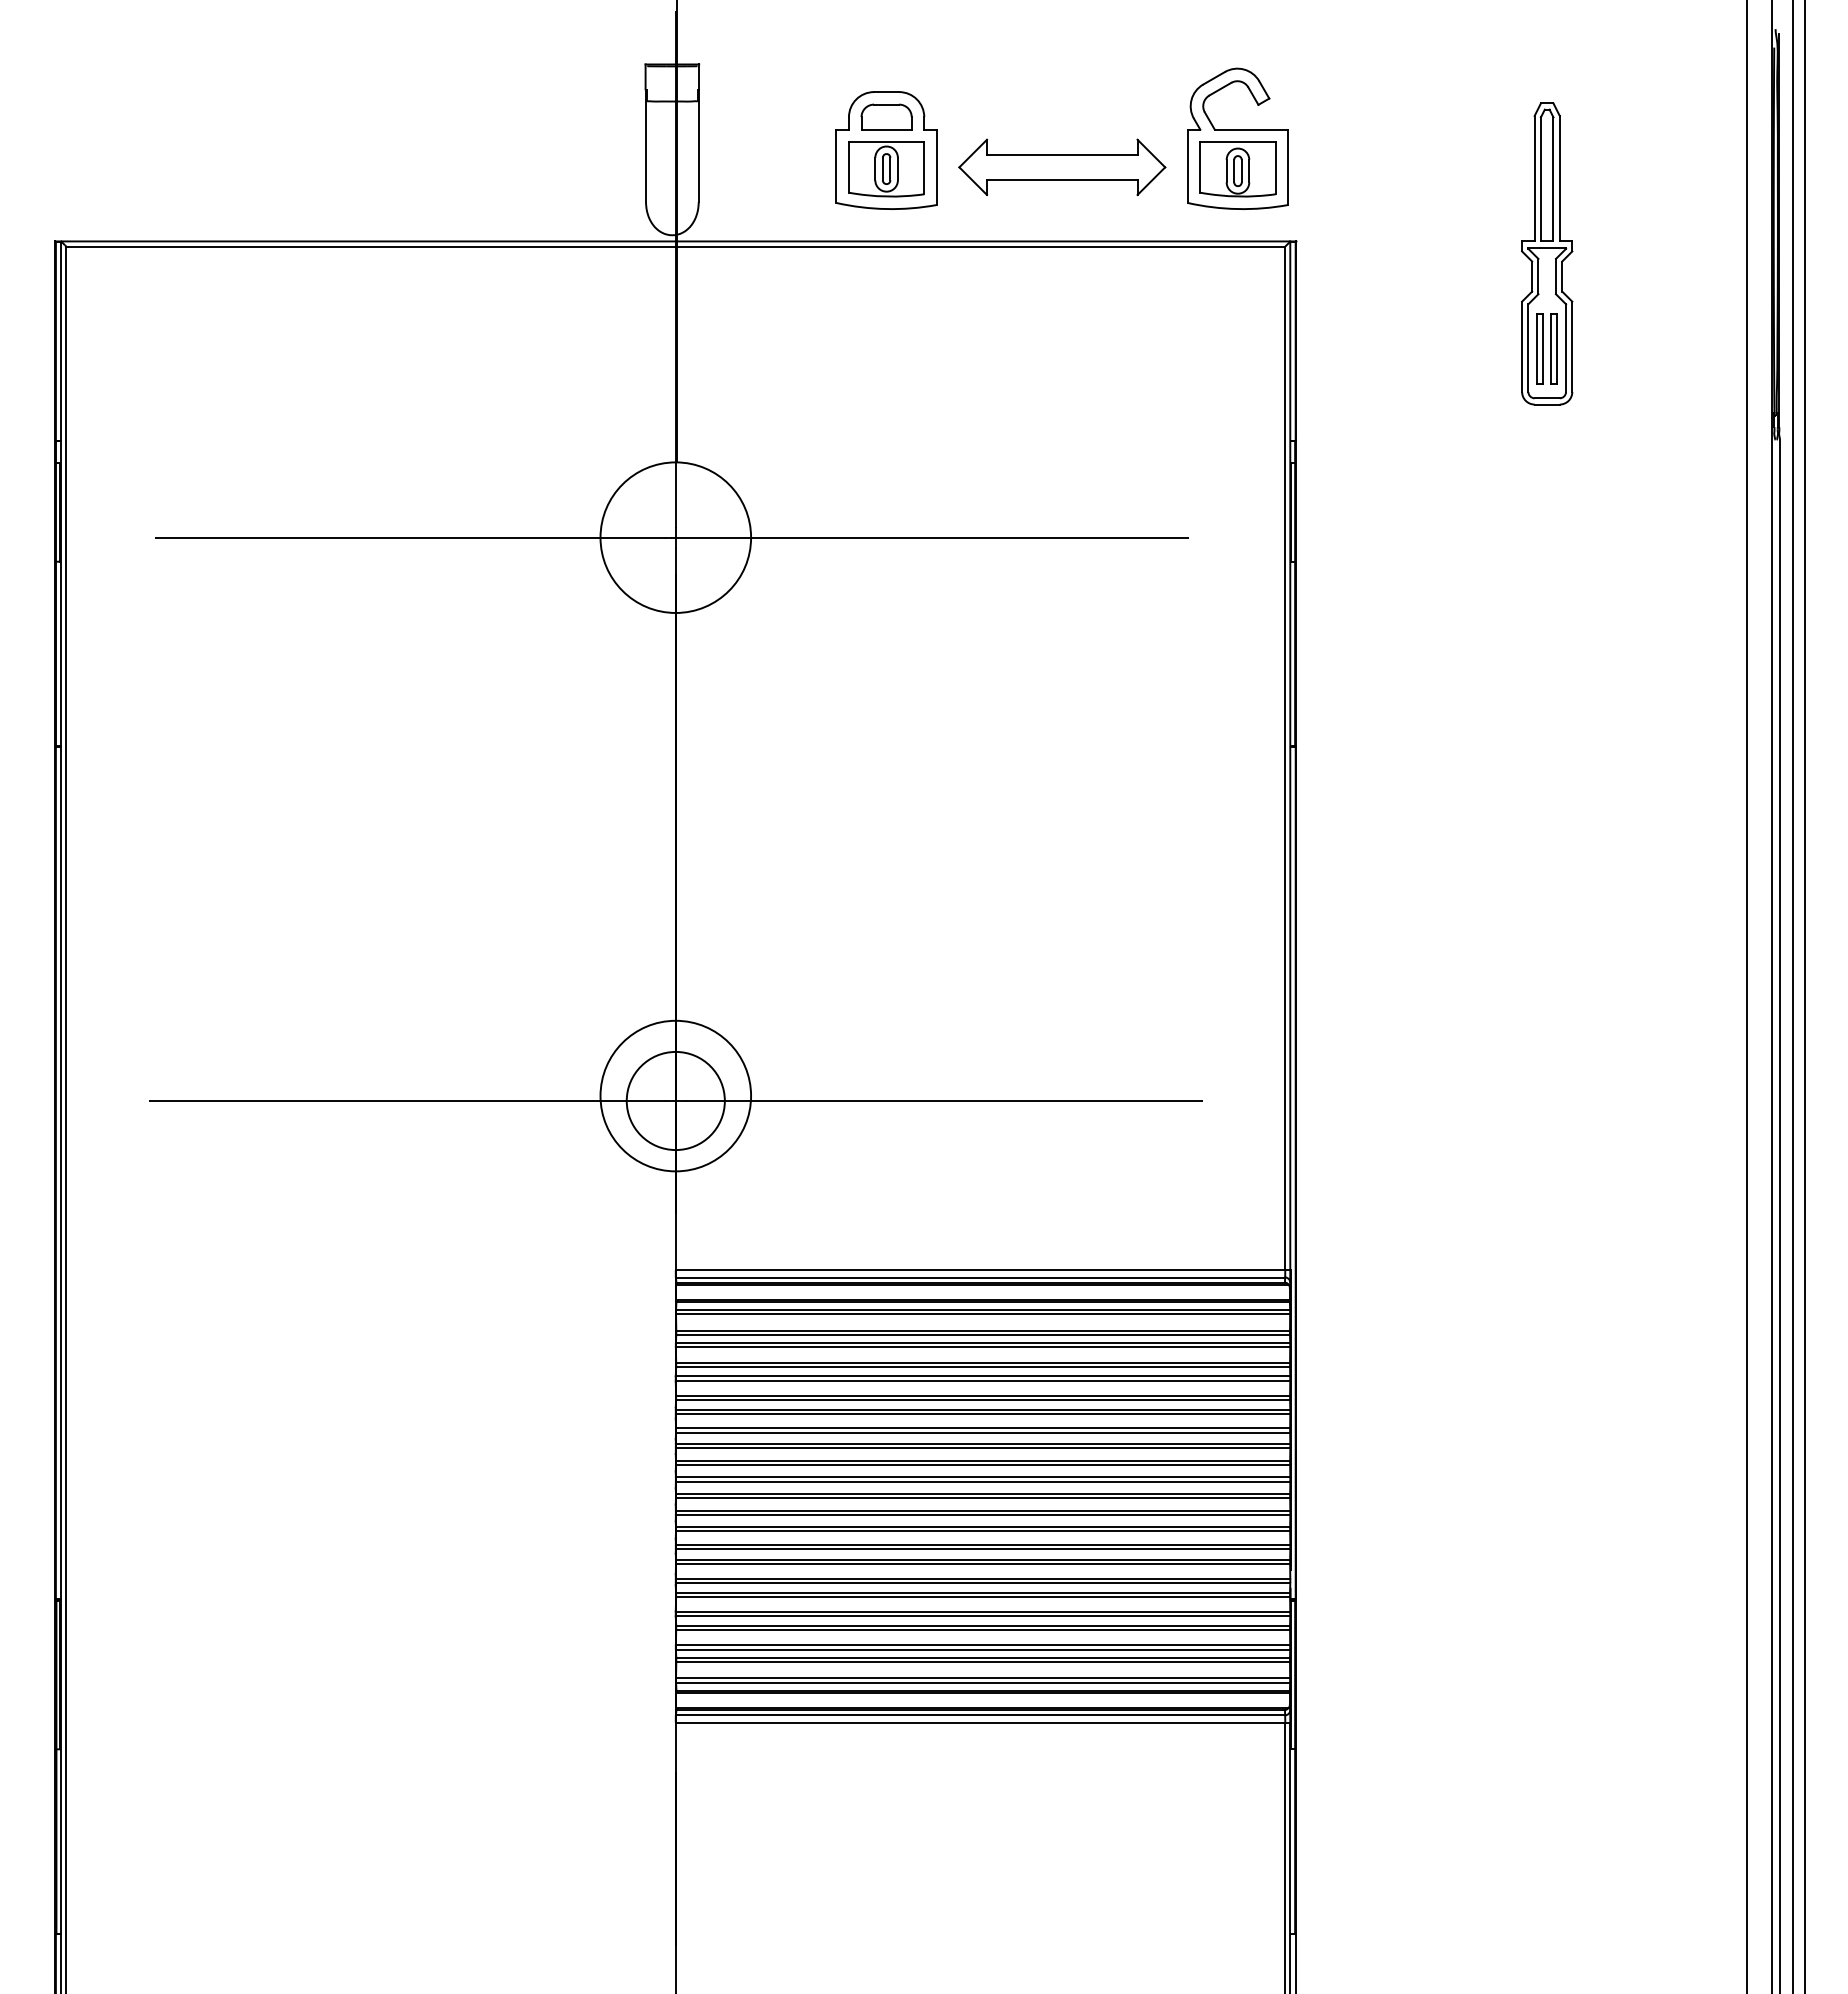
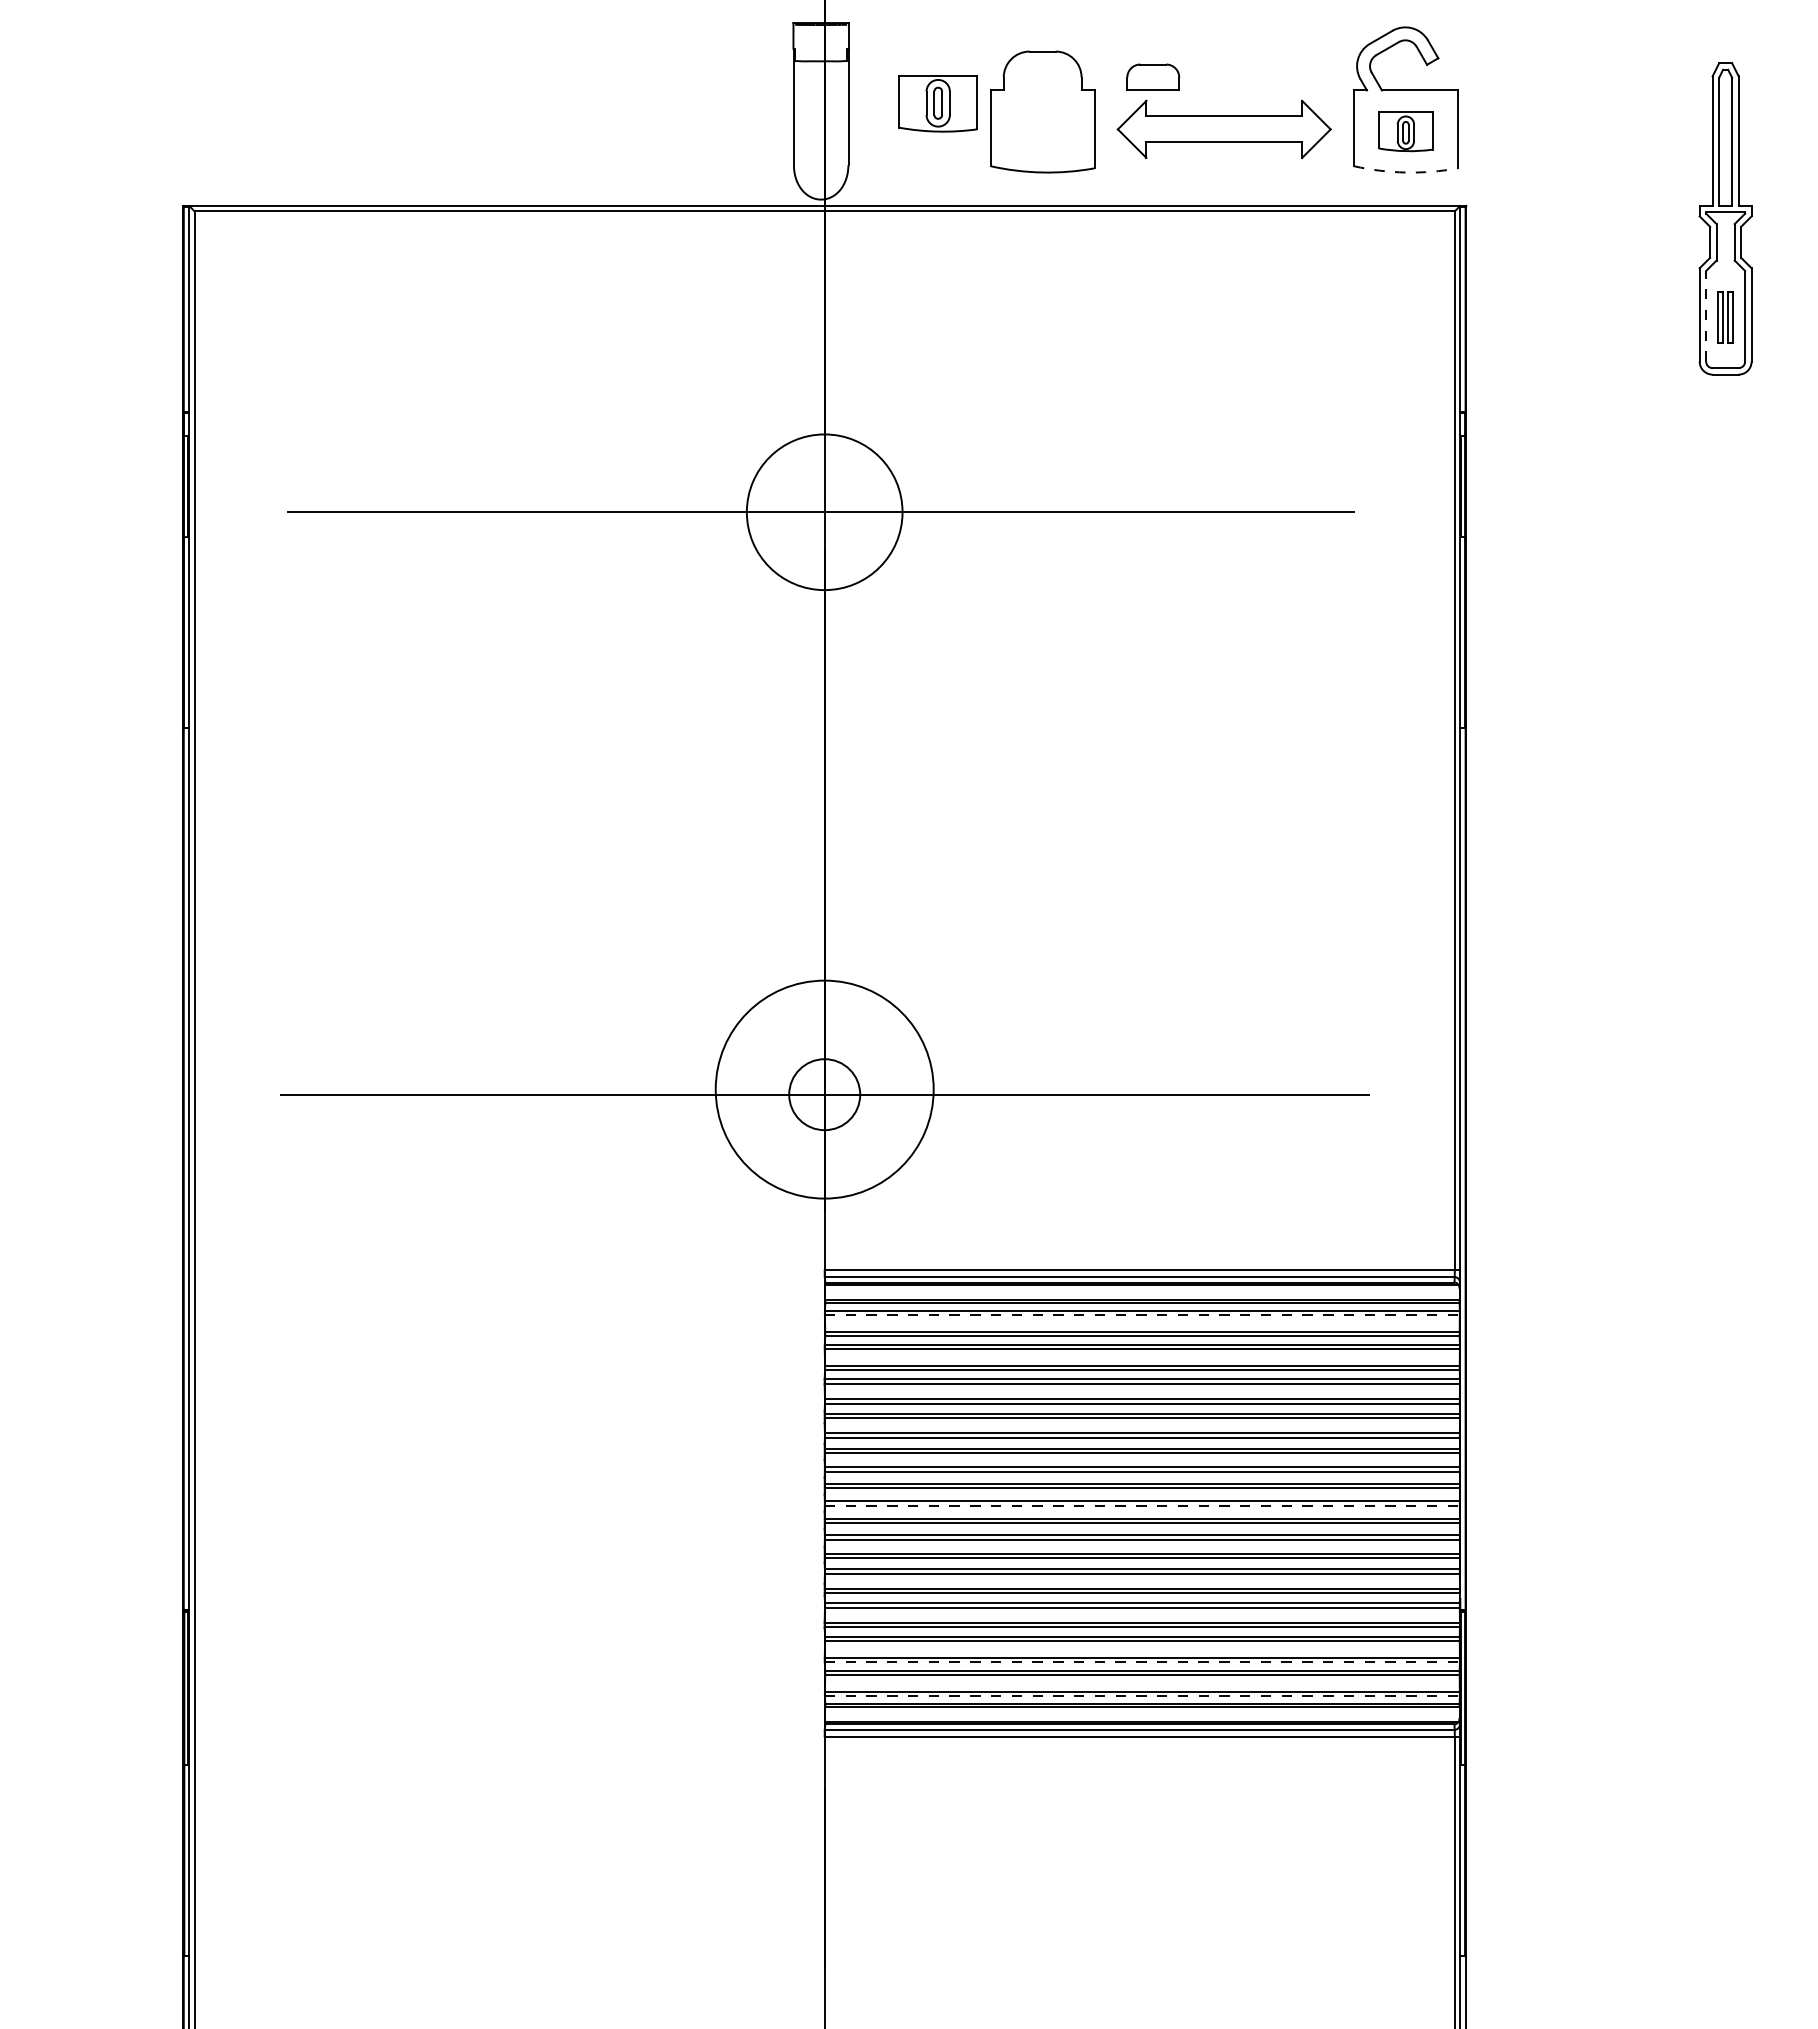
part: (886, 116) -> (1153, 76), moved
part: (886, 169) -> (938, 103), moved
part: (1237, 169) -> (1405, 131), size x0.7
arc: (1237, 209) -> (1405, 172), solid -> dashed
line: (1528, 348) -> (1706, 316), solid -> dashed
part: (1546, 348) -> (1724, 316), size x0.7
circle: (675, 1095) -> (824, 1089), size x1.4
circle: (675, 1100) -> (824, 1094), size x0.7
line: (983, 1314) -> (1142, 1315), solid -> dashed
line: (983, 1498) -> (1142, 1505), solid -> dashed
line: (983, 1649) -> (1142, 1661), solid -> dashed
line: (983, 1682) -> (1142, 1695), solid -> dashed

